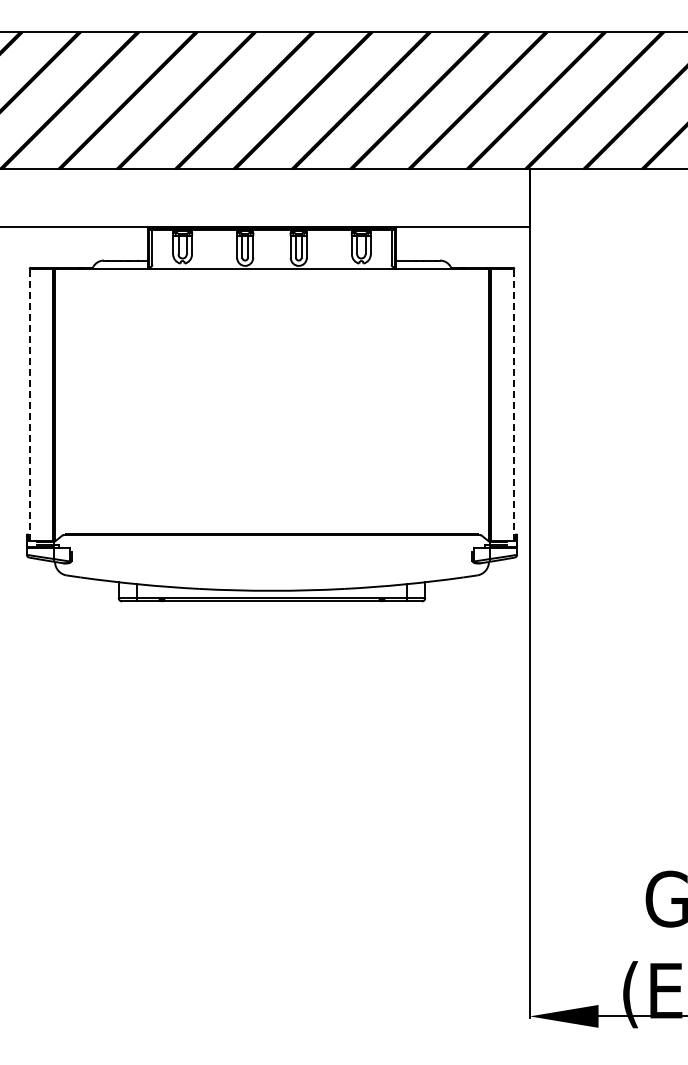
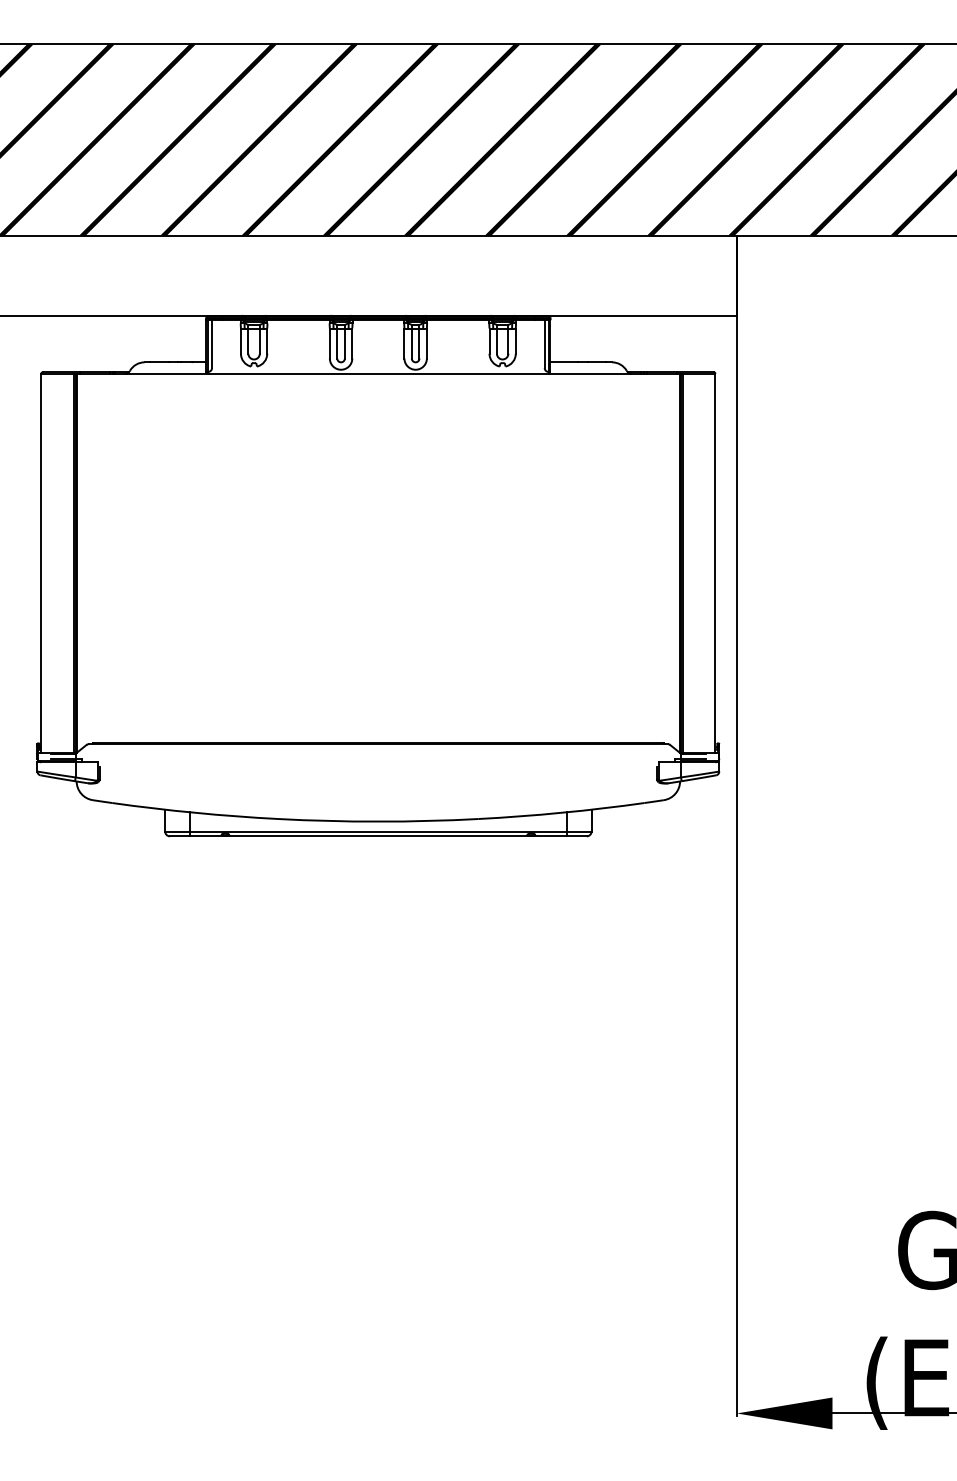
line: (29, 404) -> (41, 562), dashed -> solid
line: (514, 404) -> (715, 562), dashed -> solid

